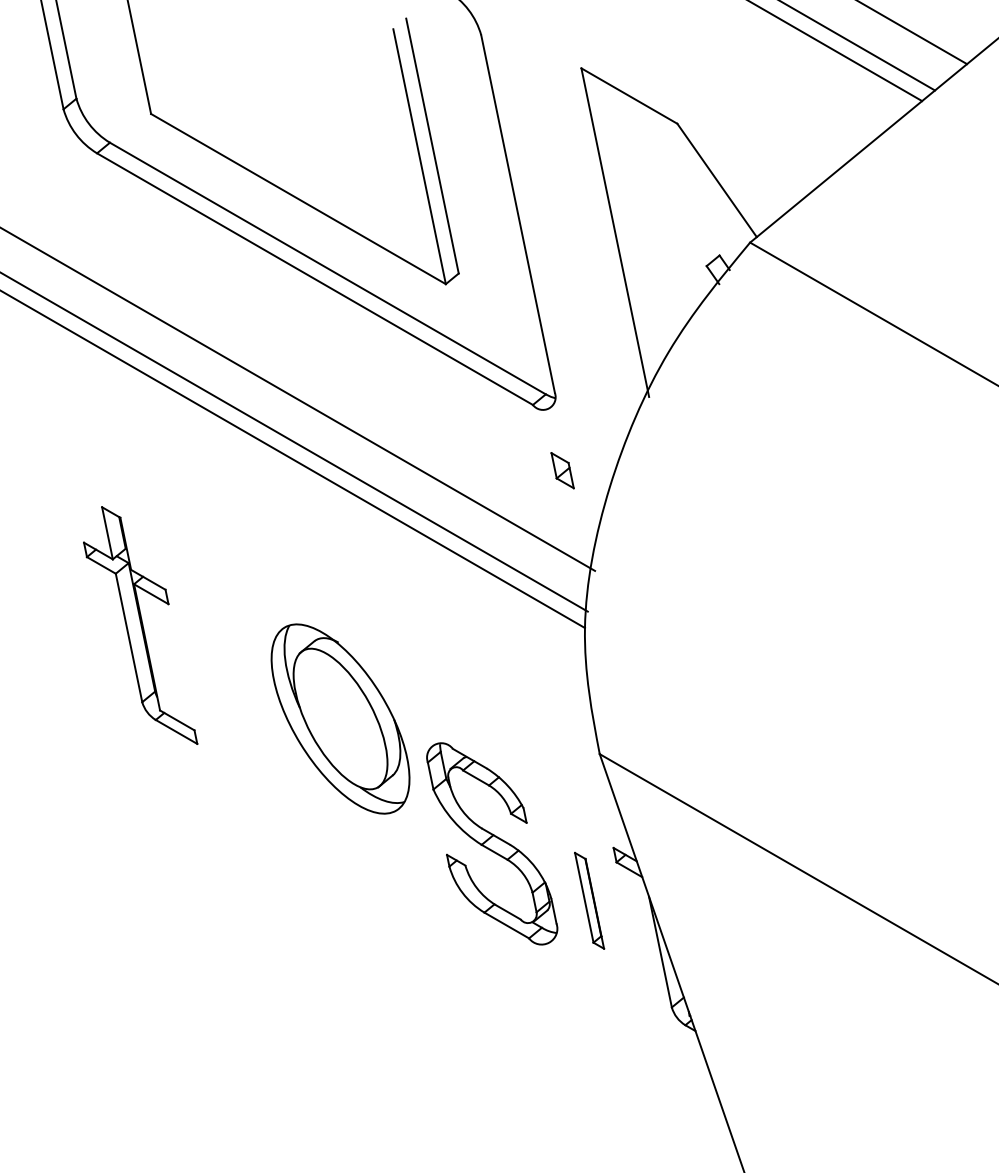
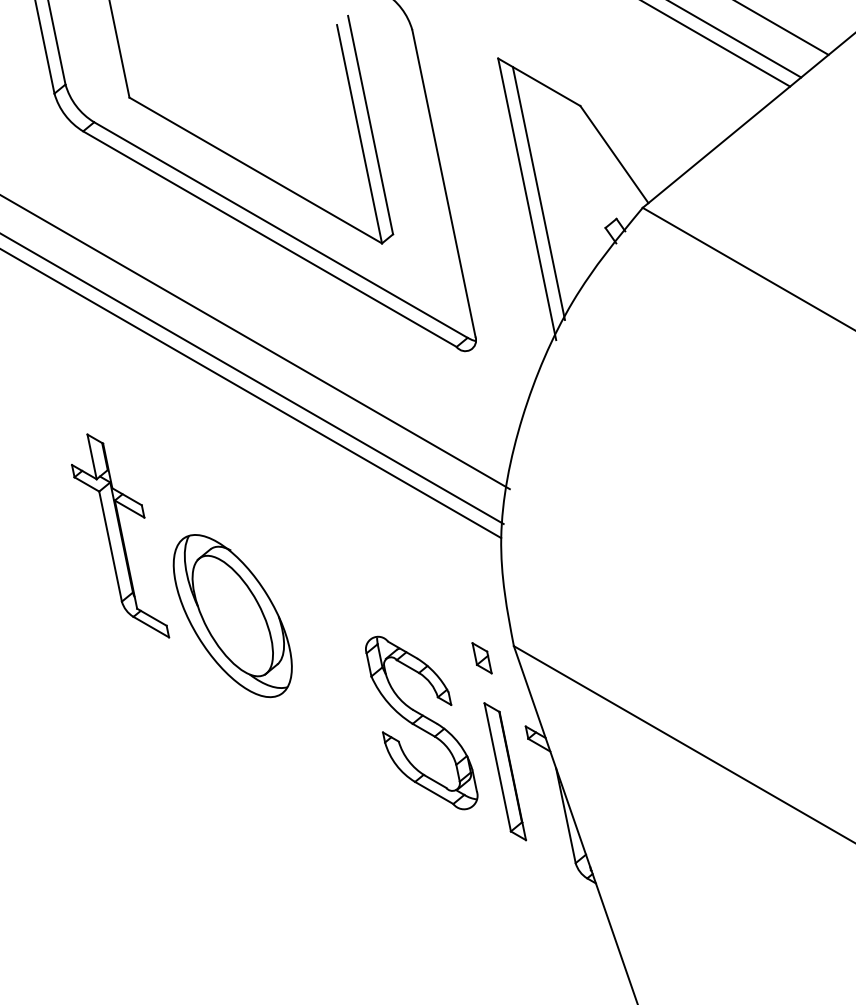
line: (628, 225) -> (538, 193), added
part: (561, 470) -> (481, 658), moved
part: (340, 719) -> (232, 616), moved
part: (588, 900) -> (504, 771), size x1.67

